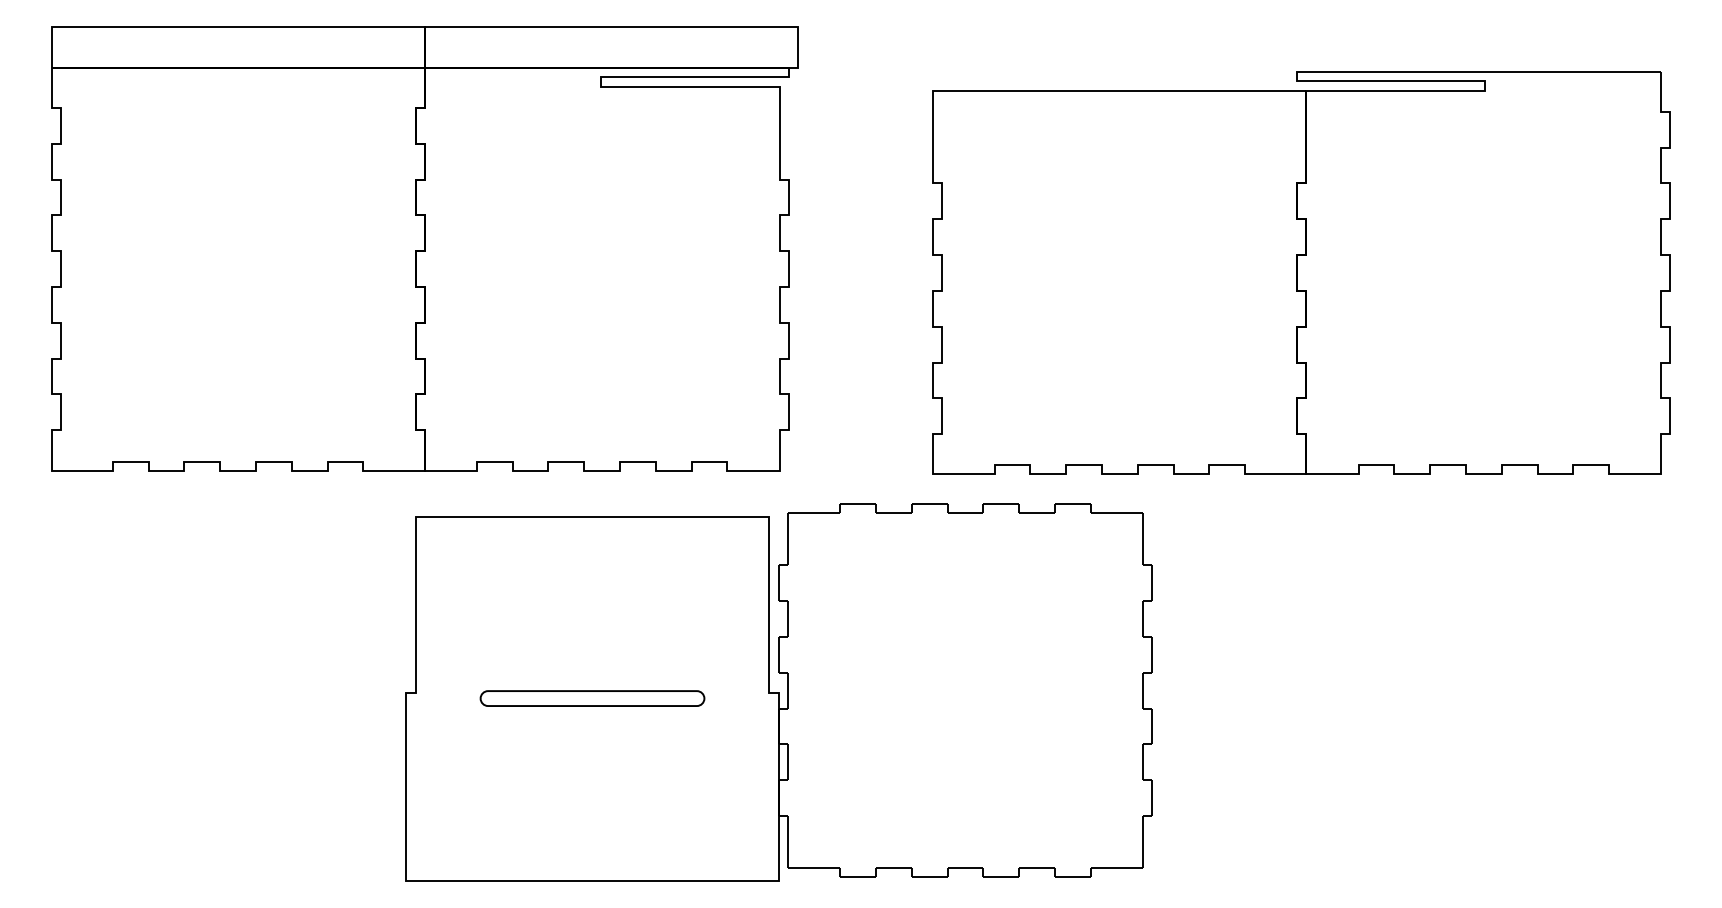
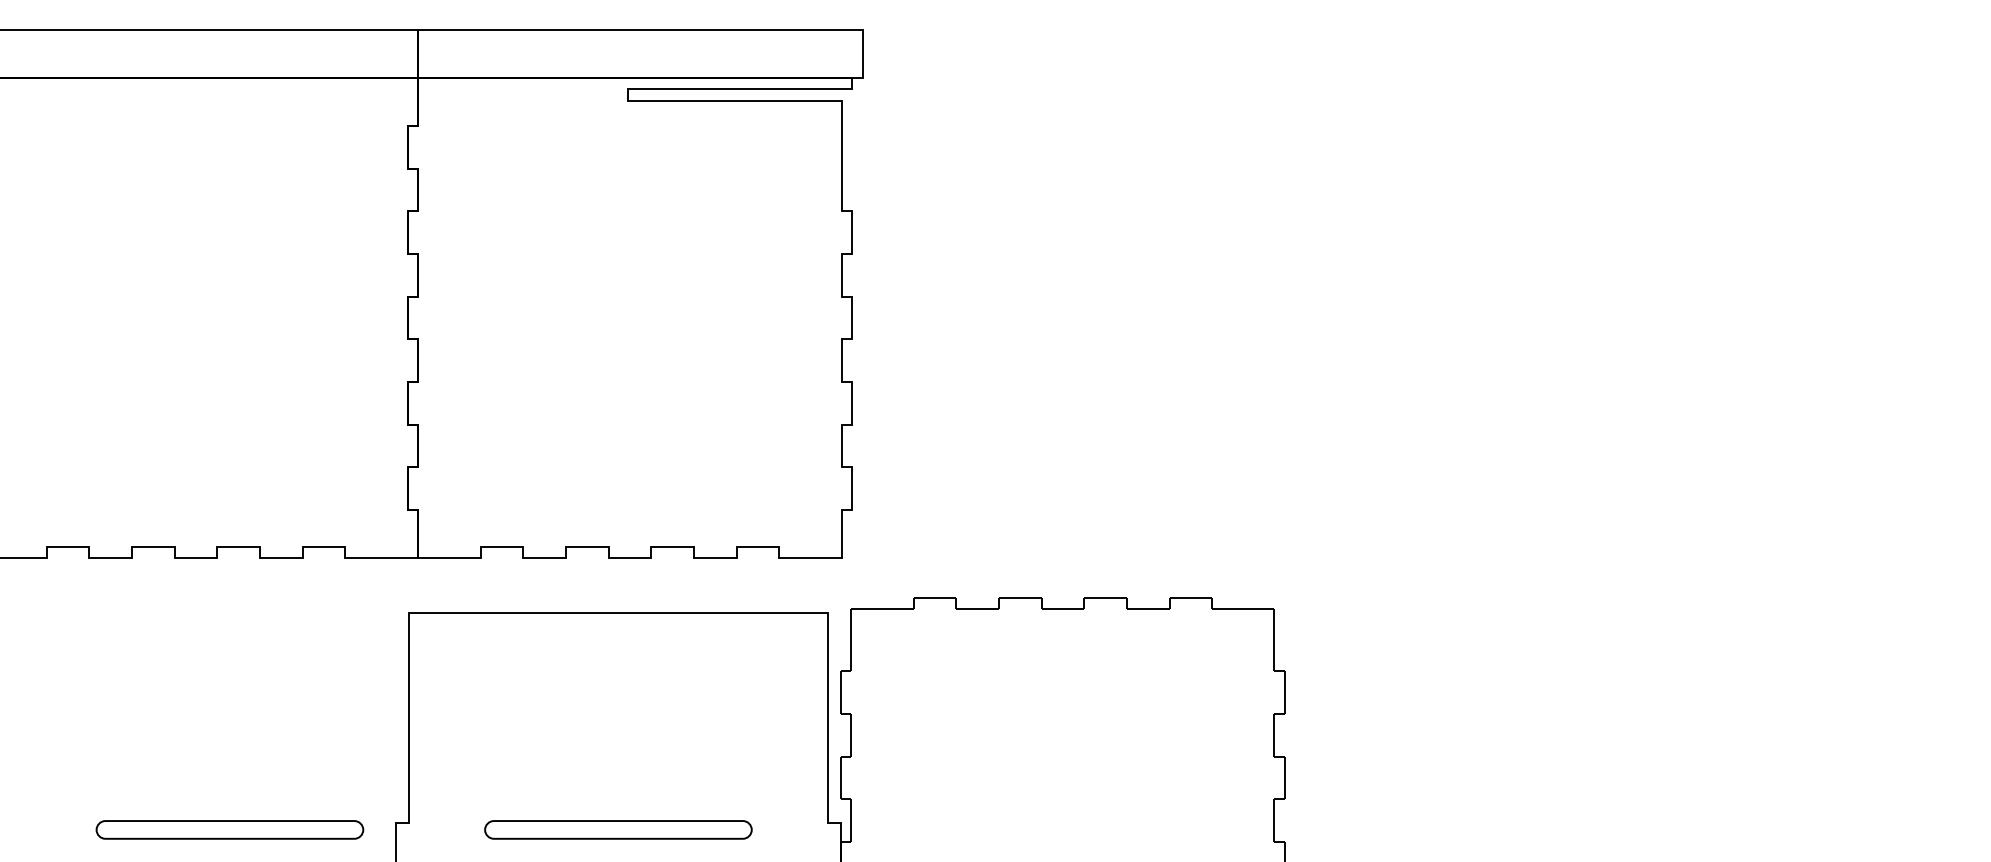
part: (1301, 272) -> (1463, 322), removed
part: (266, 698) -> (229, 829), added

